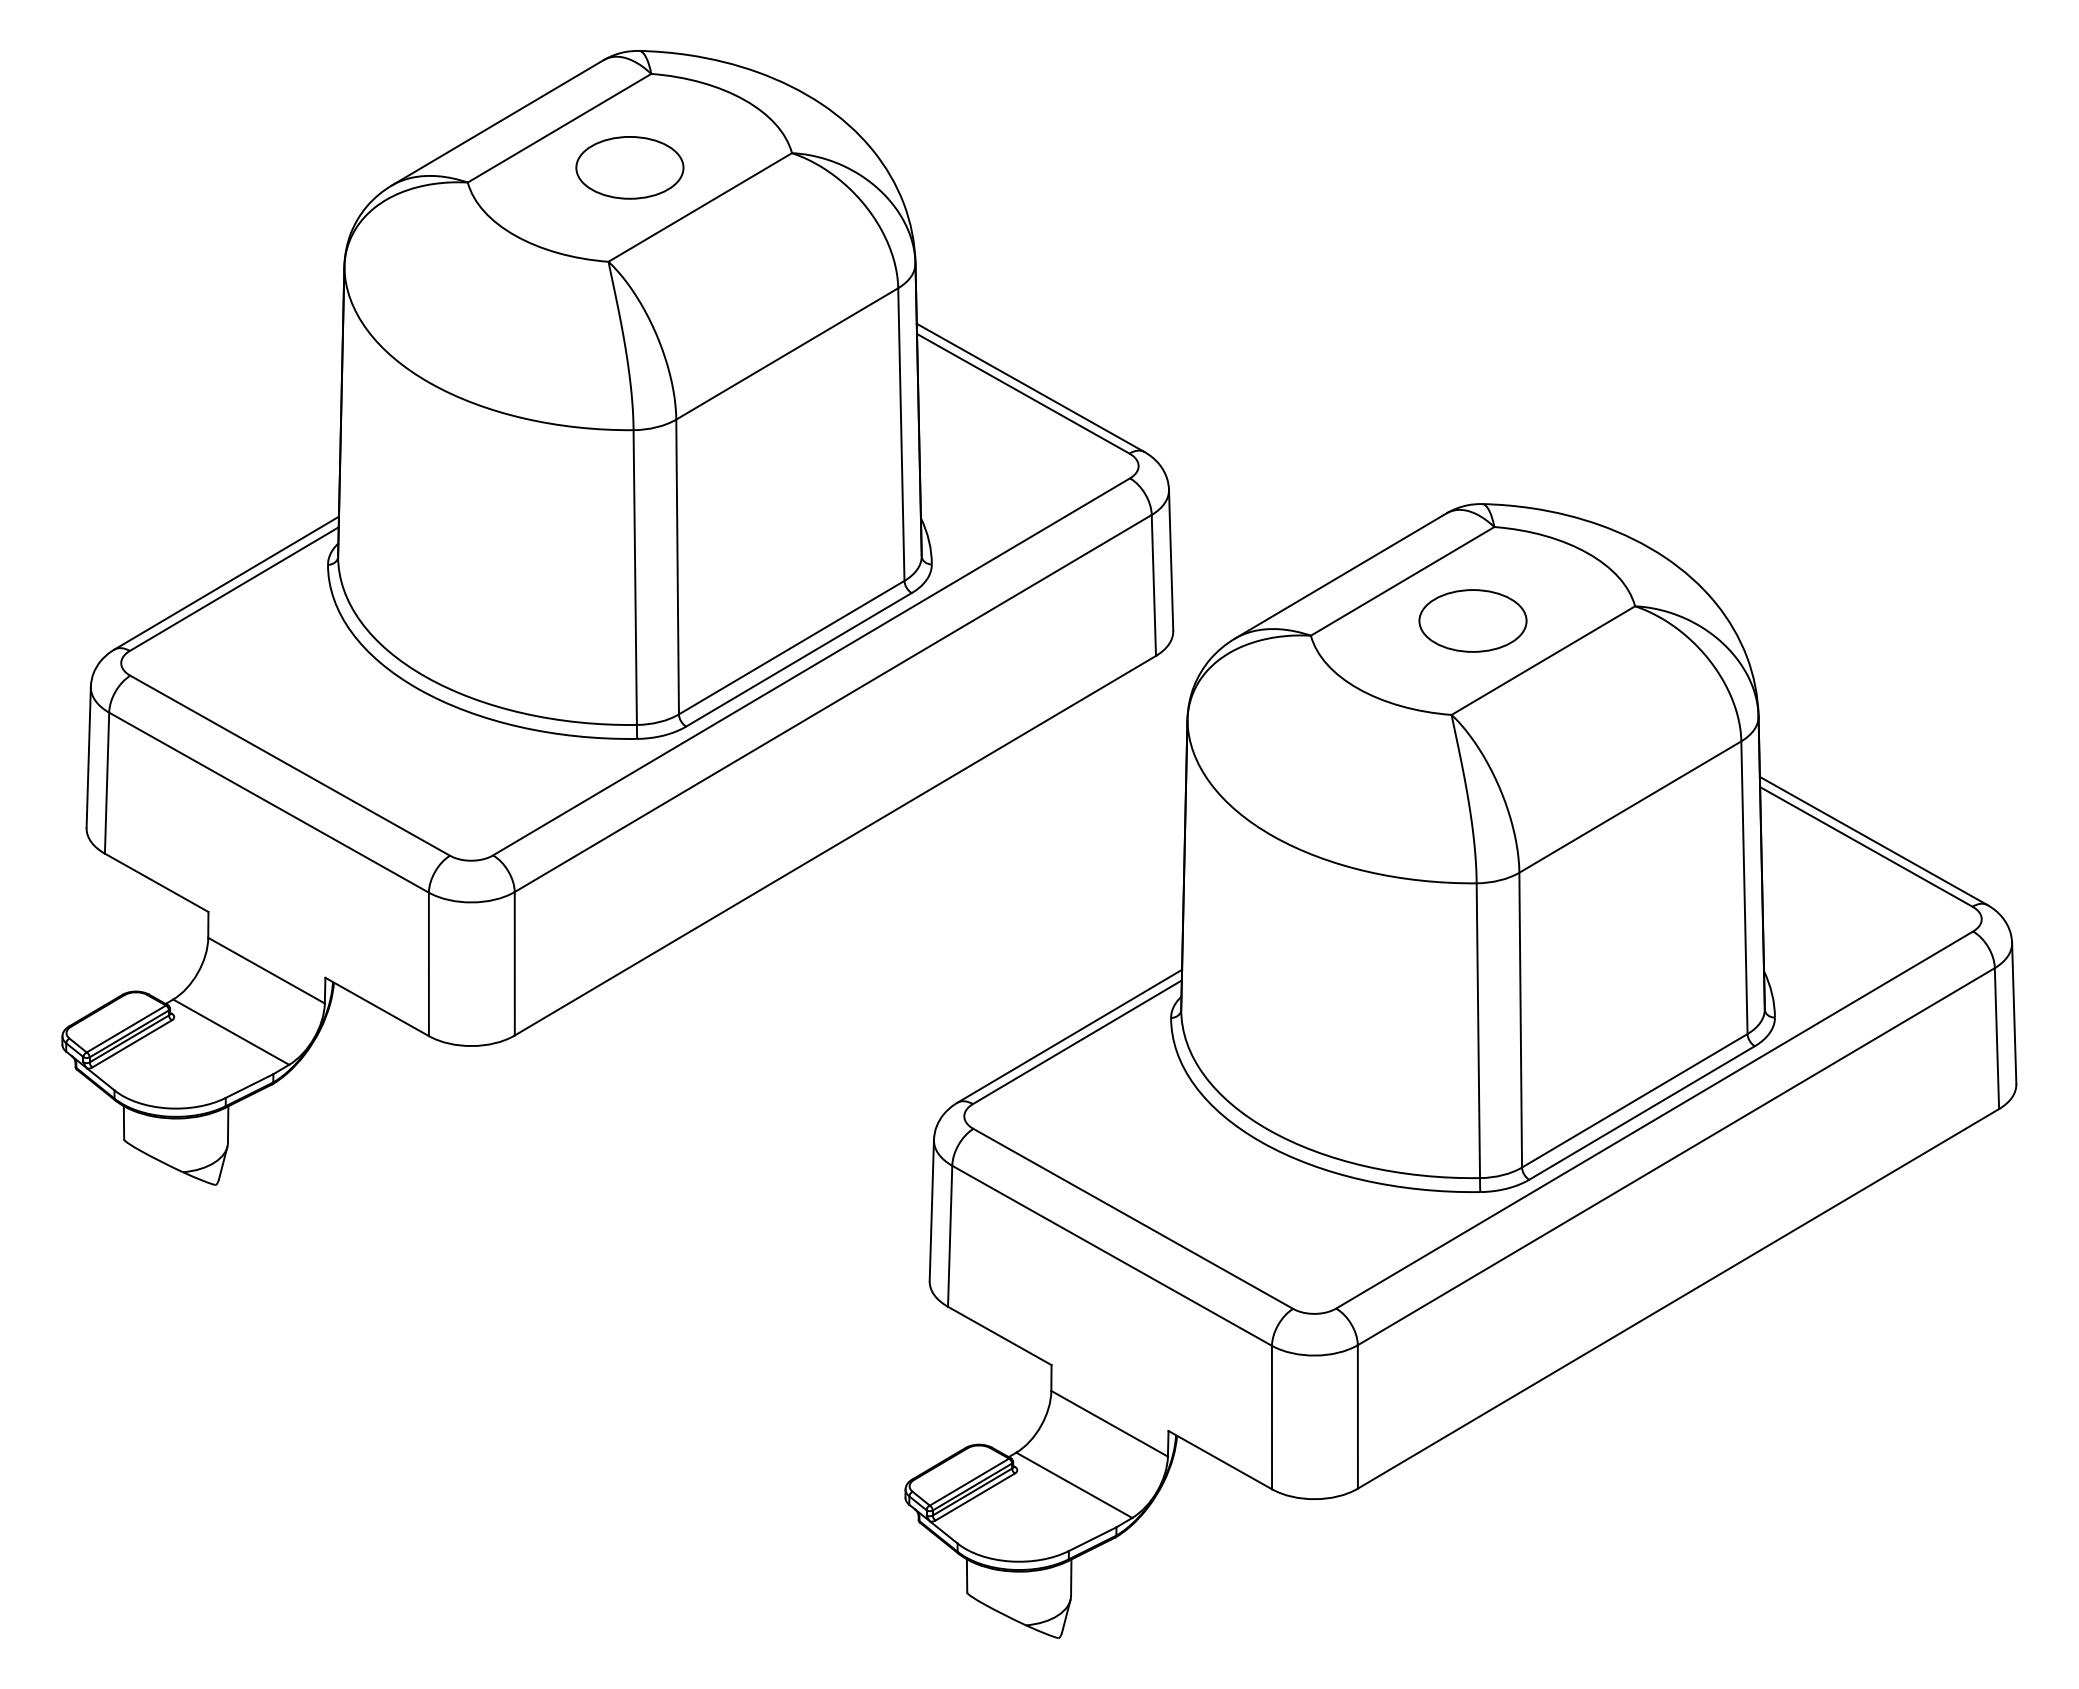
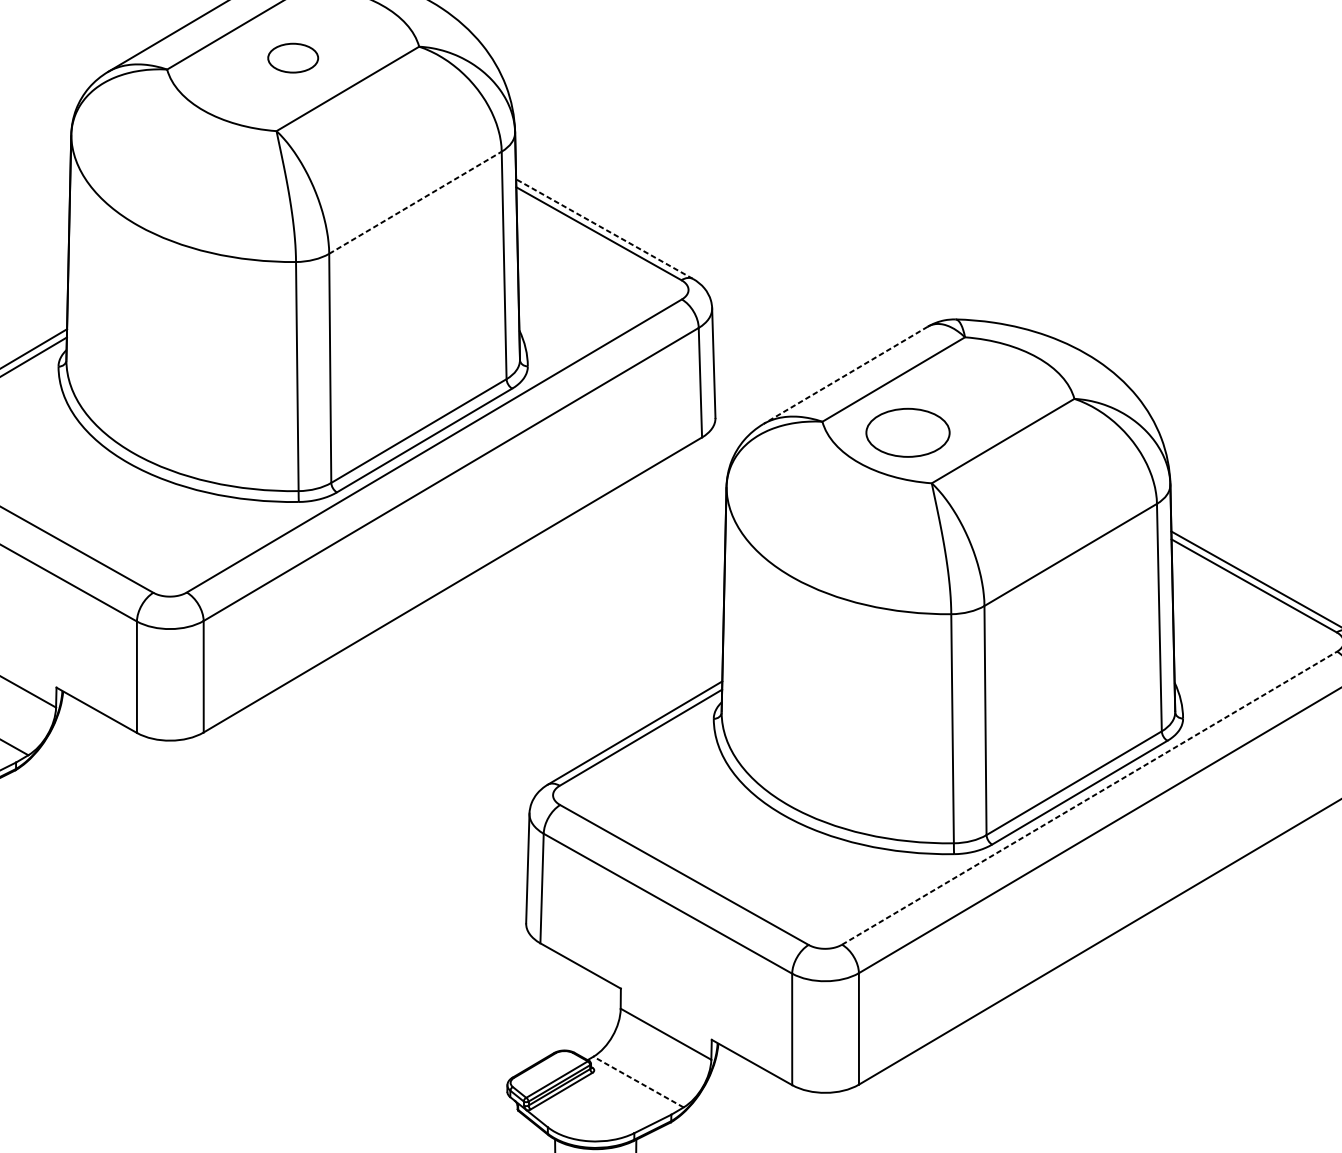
part: (629, 167) -> (292, 57), size x0.6
line: (787, 353) -> (415, 202), solid -> dashed
line: (1030, 387) -> (604, 228), solid -> dashed
line: (1340, 576) -> (845, 375), solid -> dashed
part: (1472, 620) -> (907, 432), moved
line: (1655, 1119) -> (1090, 797), solid -> dashed
line: (1074, 1485) -> (638, 1082), solid -> dashed

